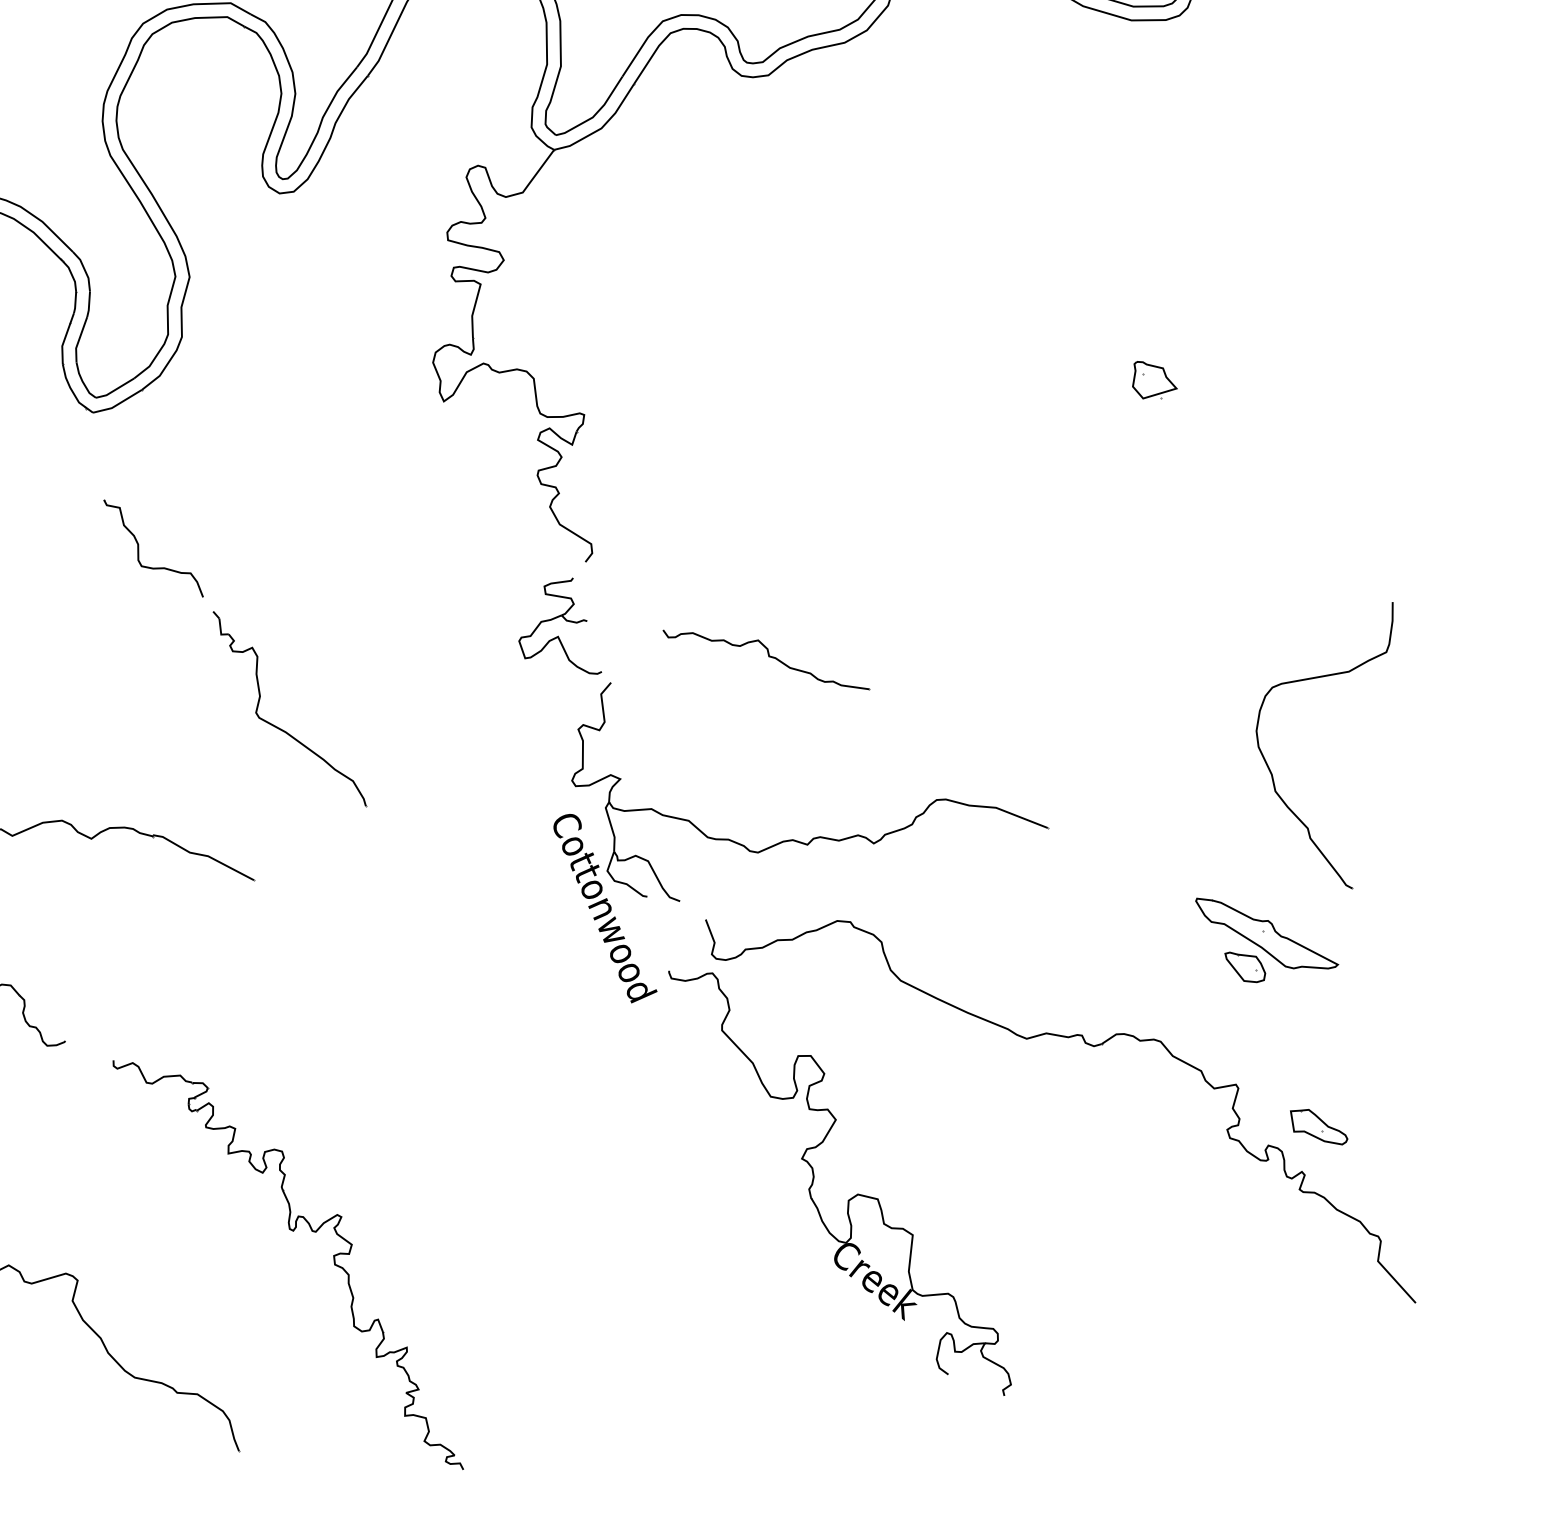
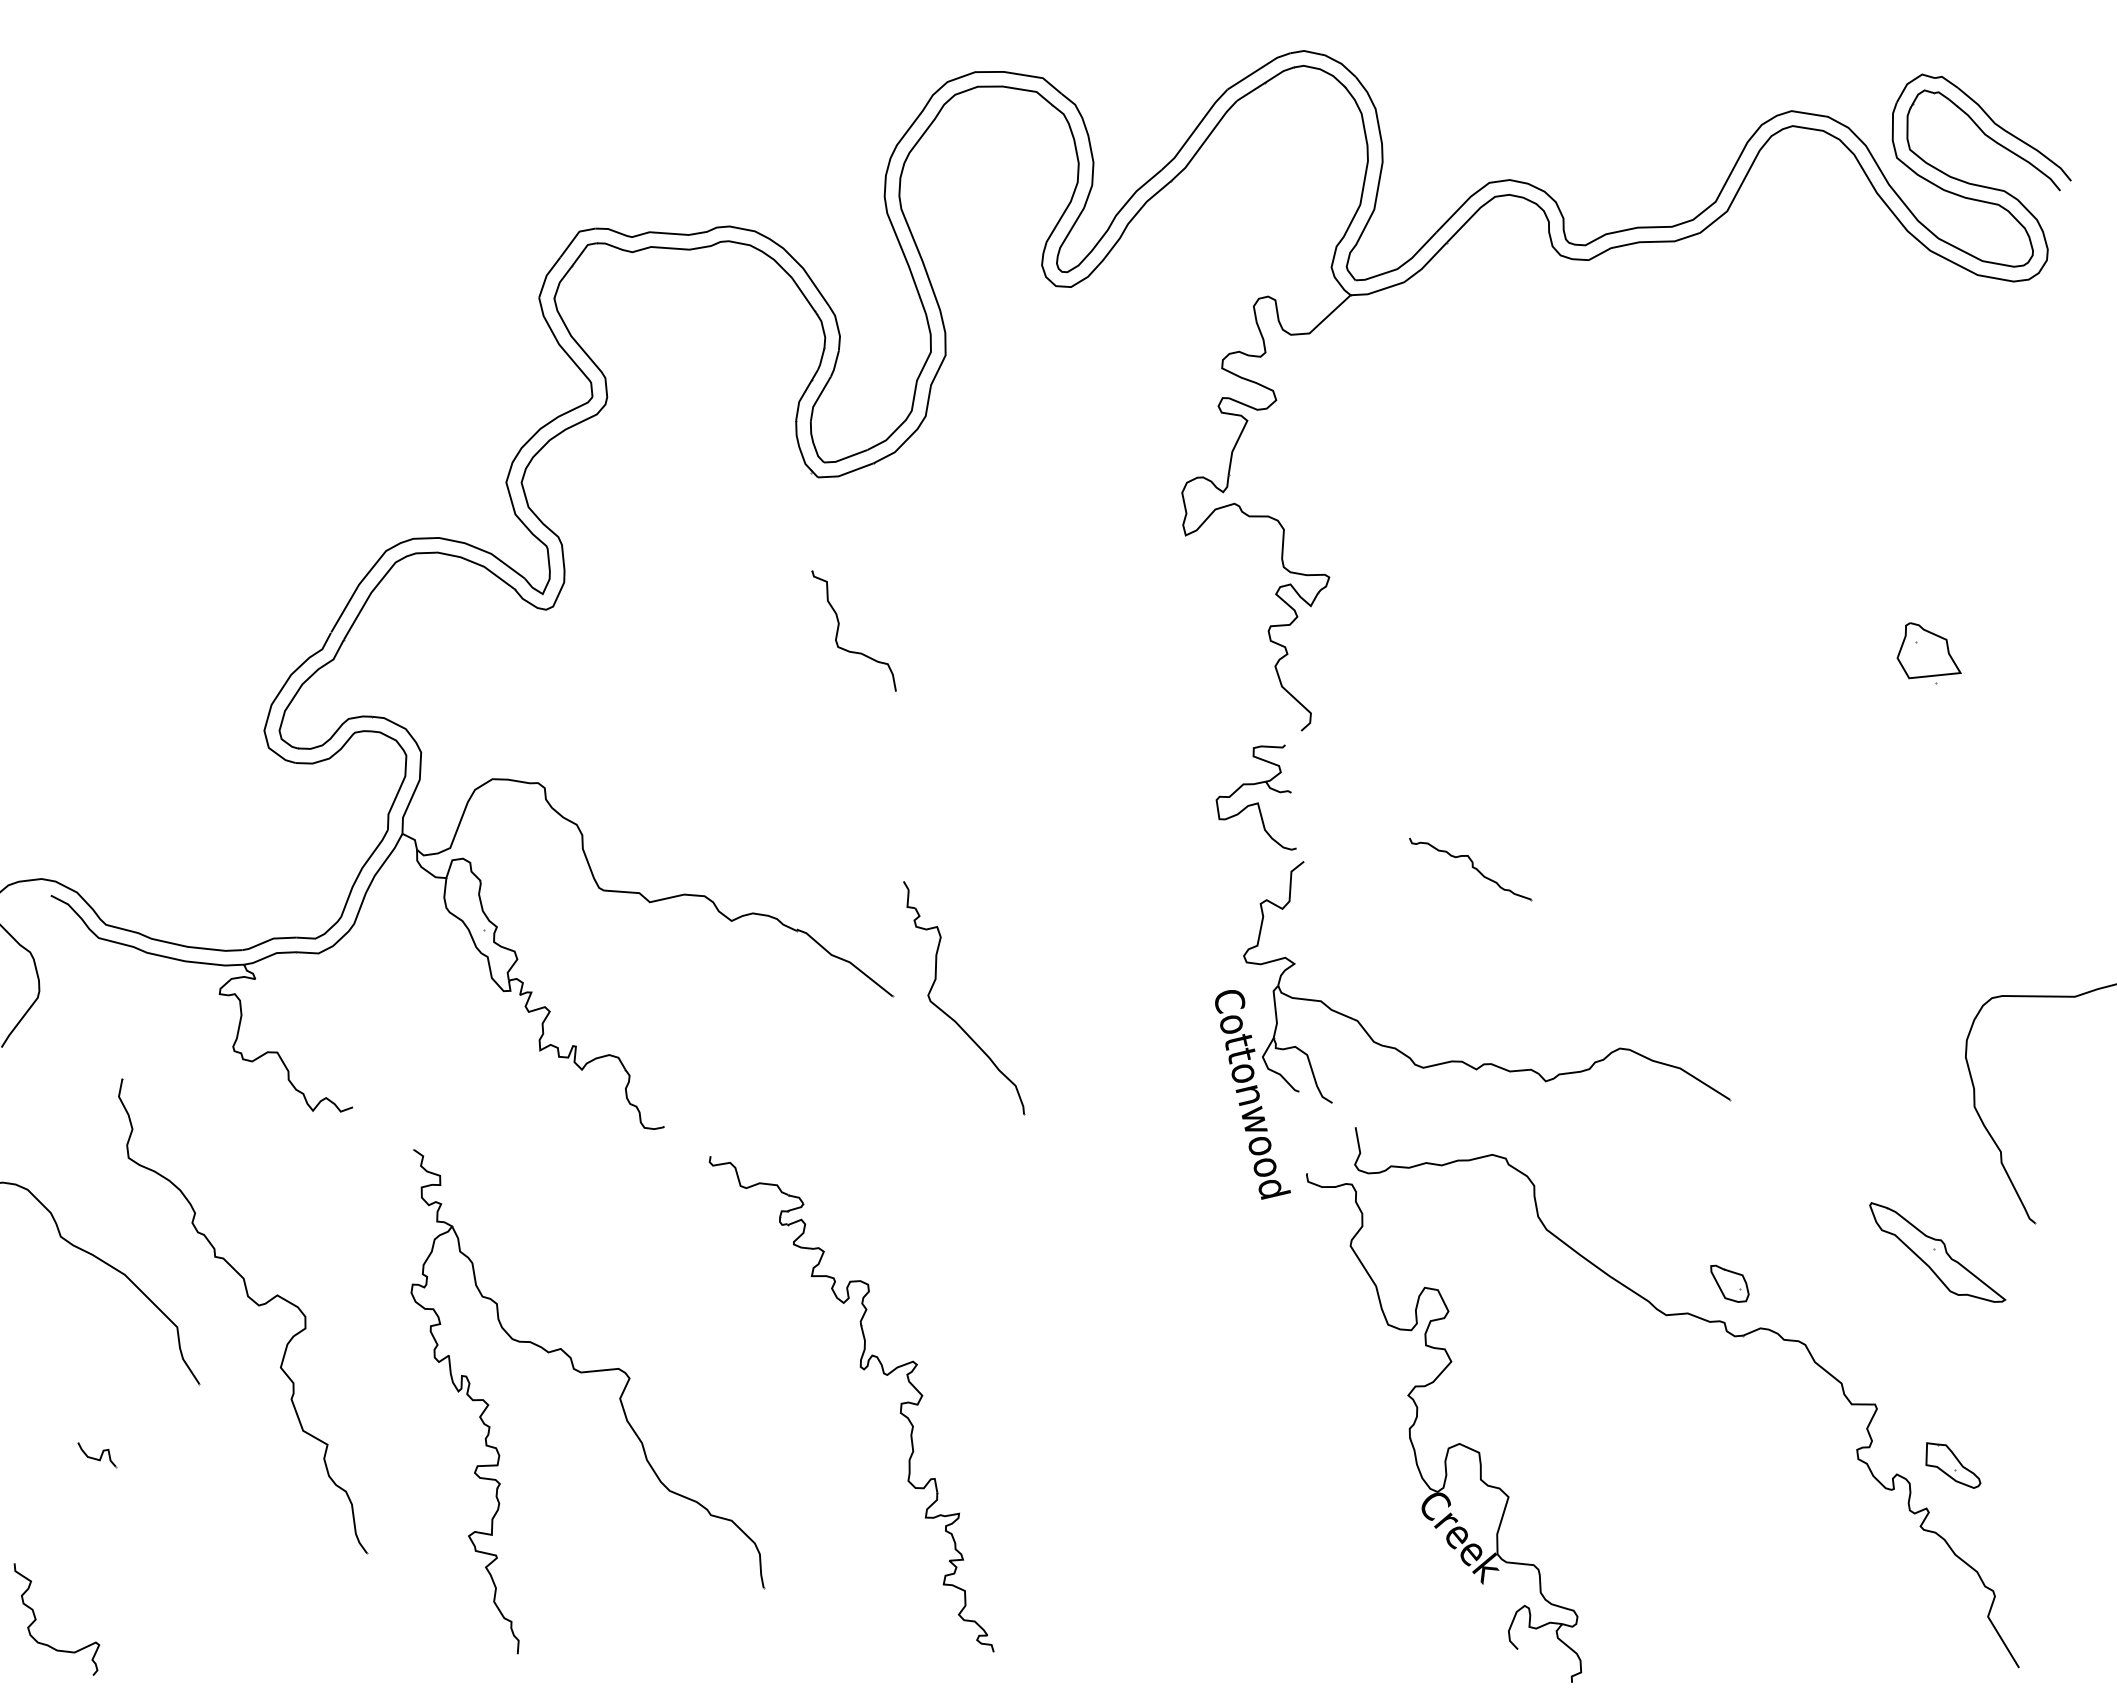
part: (1152, 379) -> (1928, 653), size x1.4
part: (766, 660) -> (1470, 869), size x0.6
part: (278, 726) -> (948, 1014), moved
part: (1245, 966) -> (1729, 1283), moved

